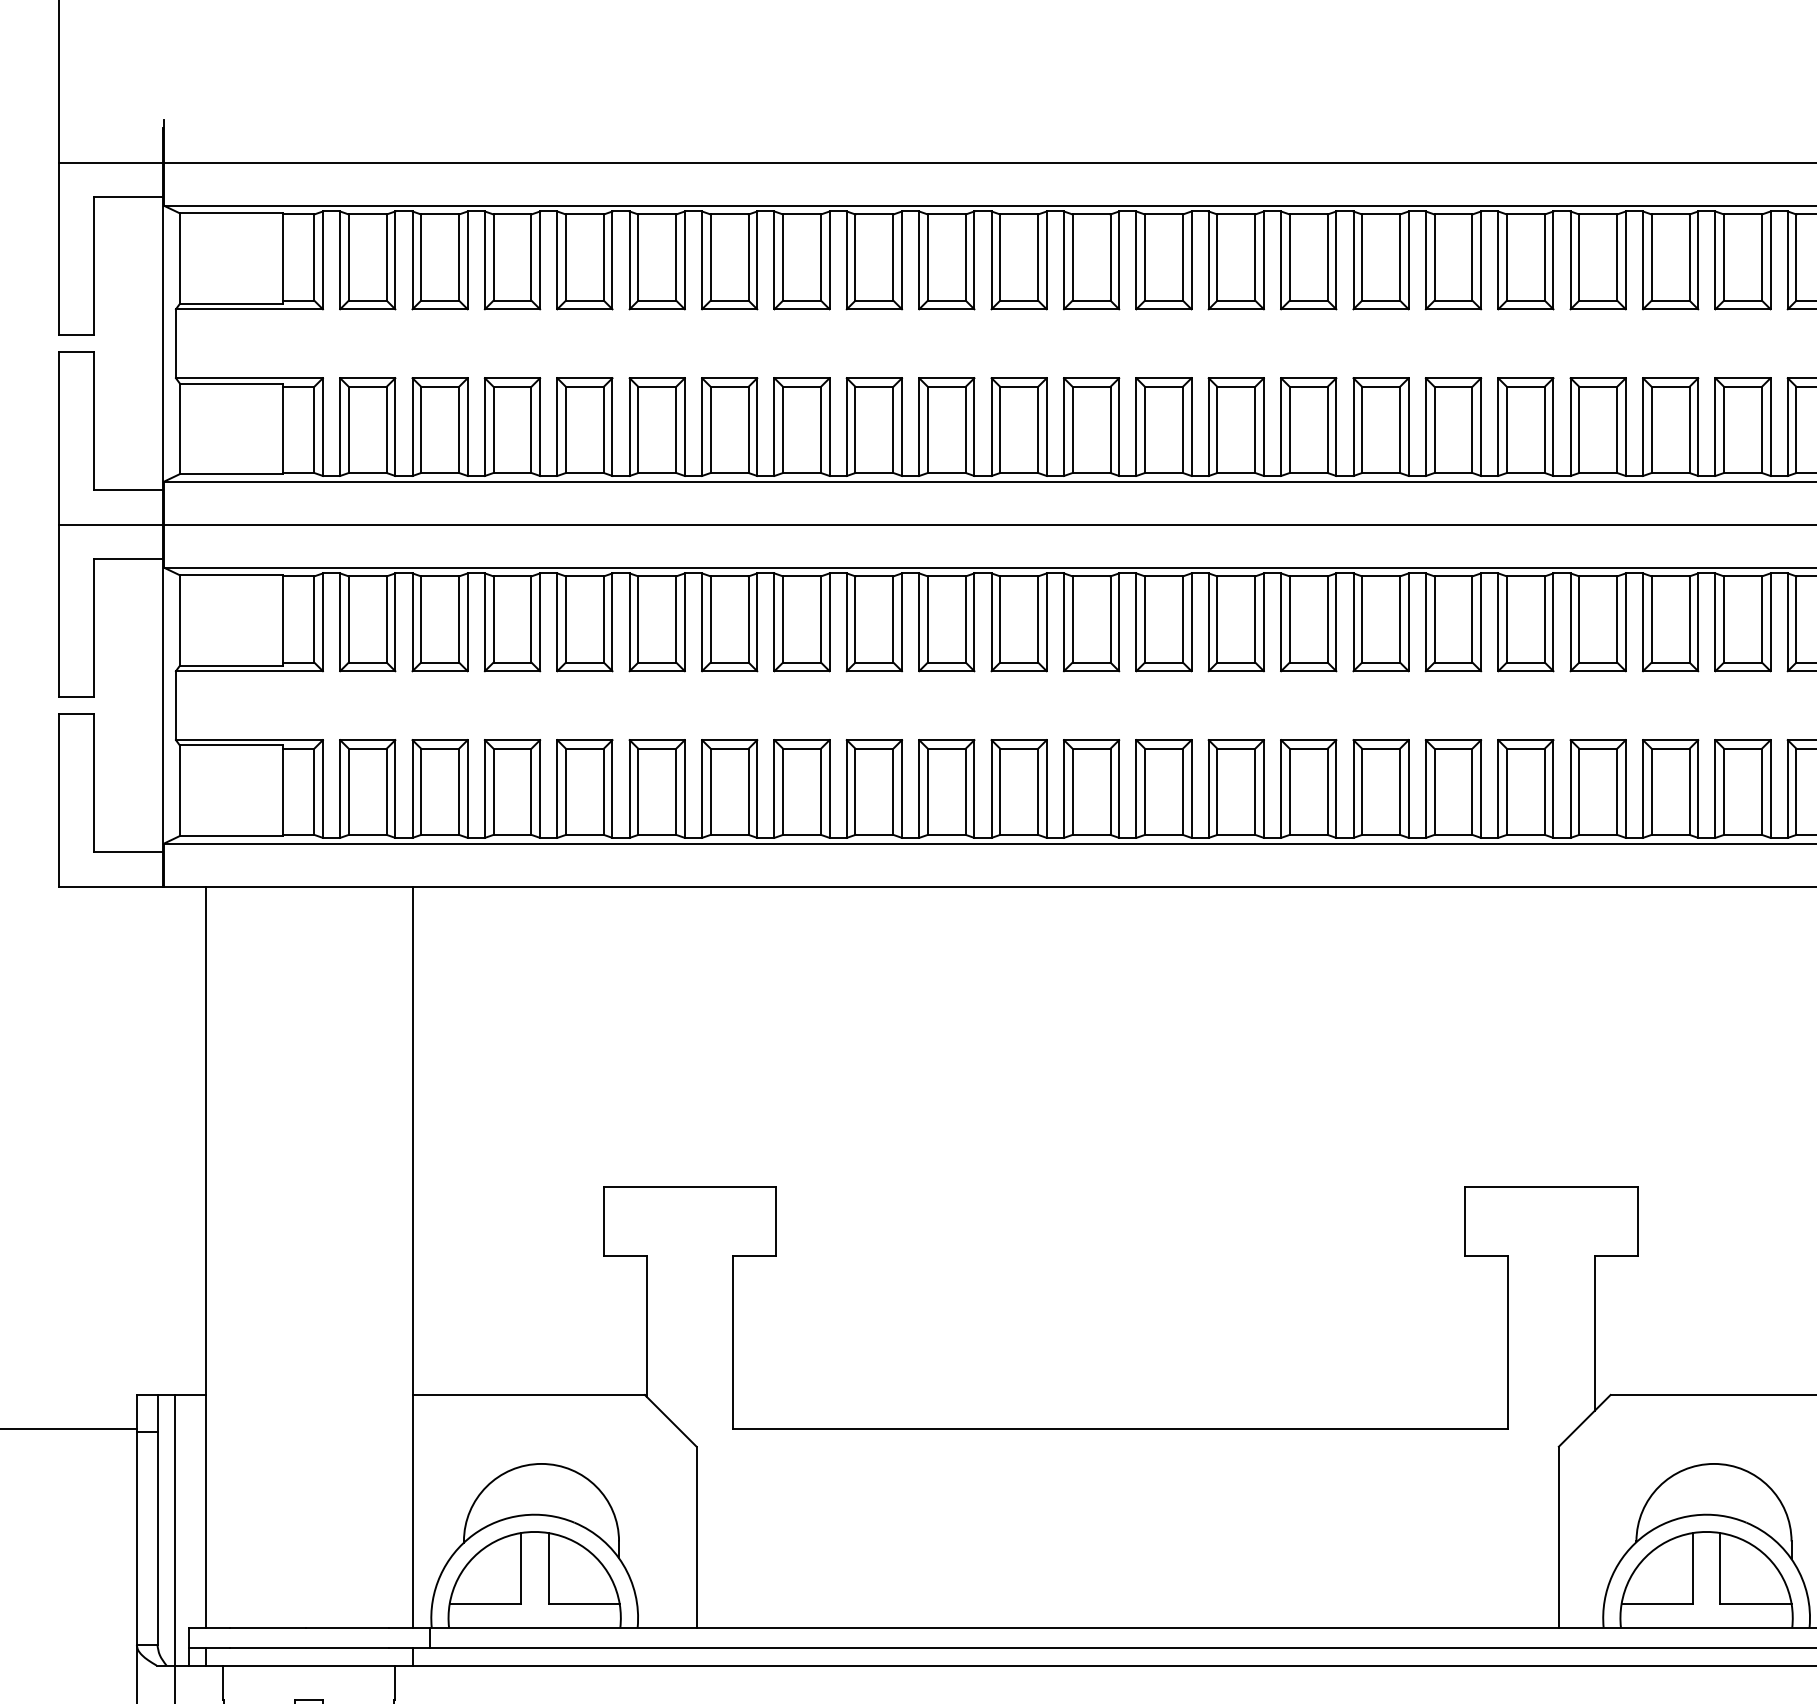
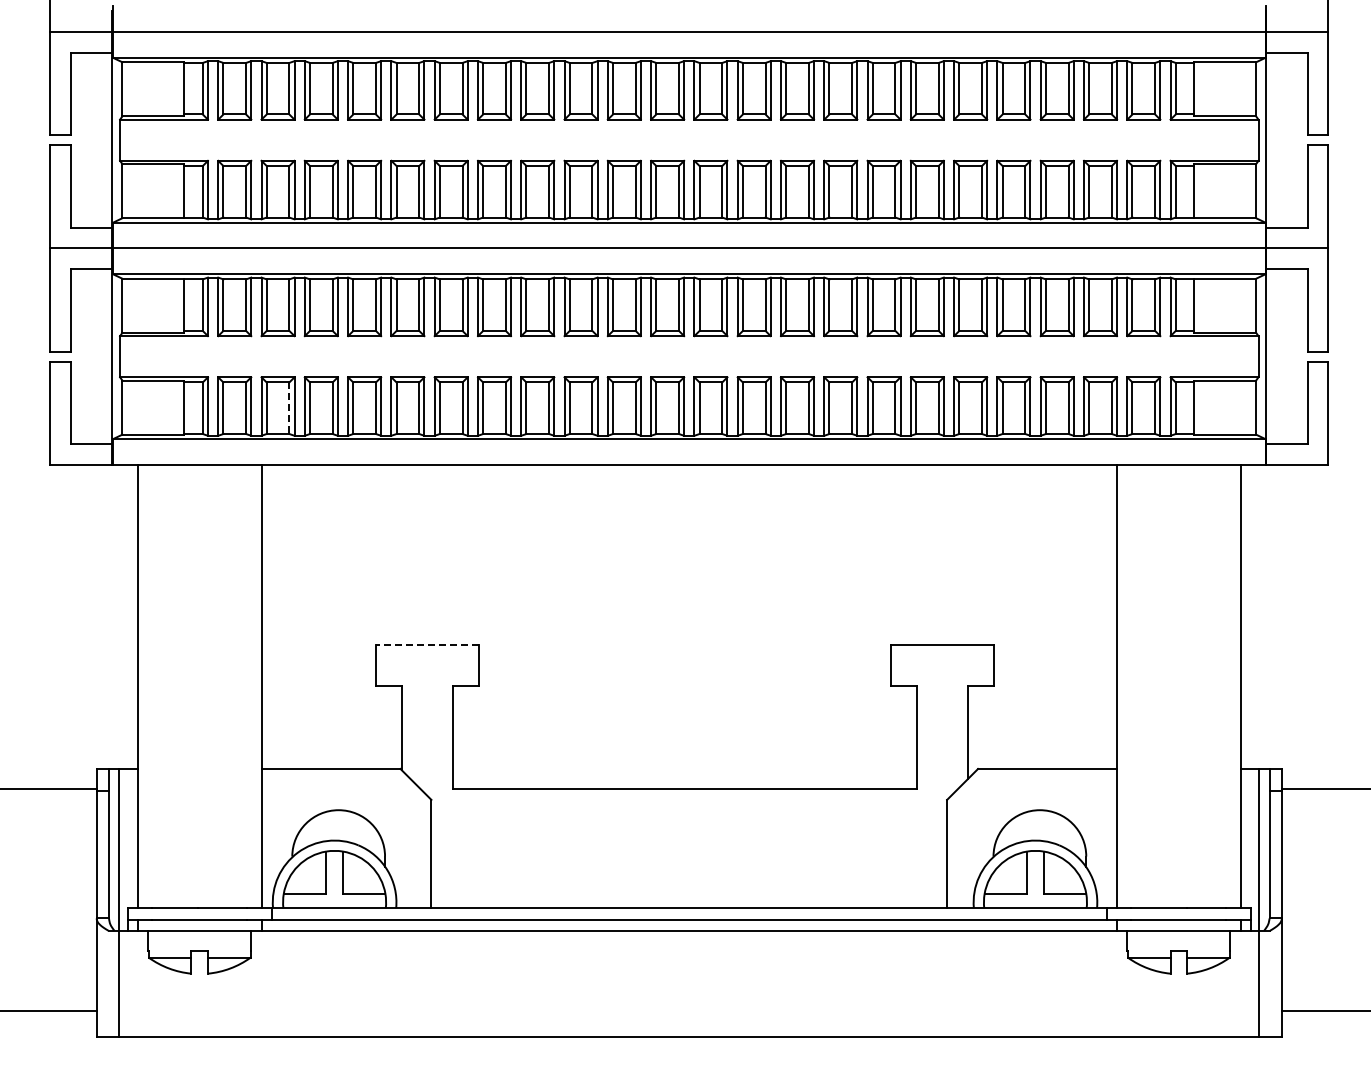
line: (459, 792) -> (289, 408), solid -> dashed
line: (690, 1186) -> (427, 644), solid -> dashed

